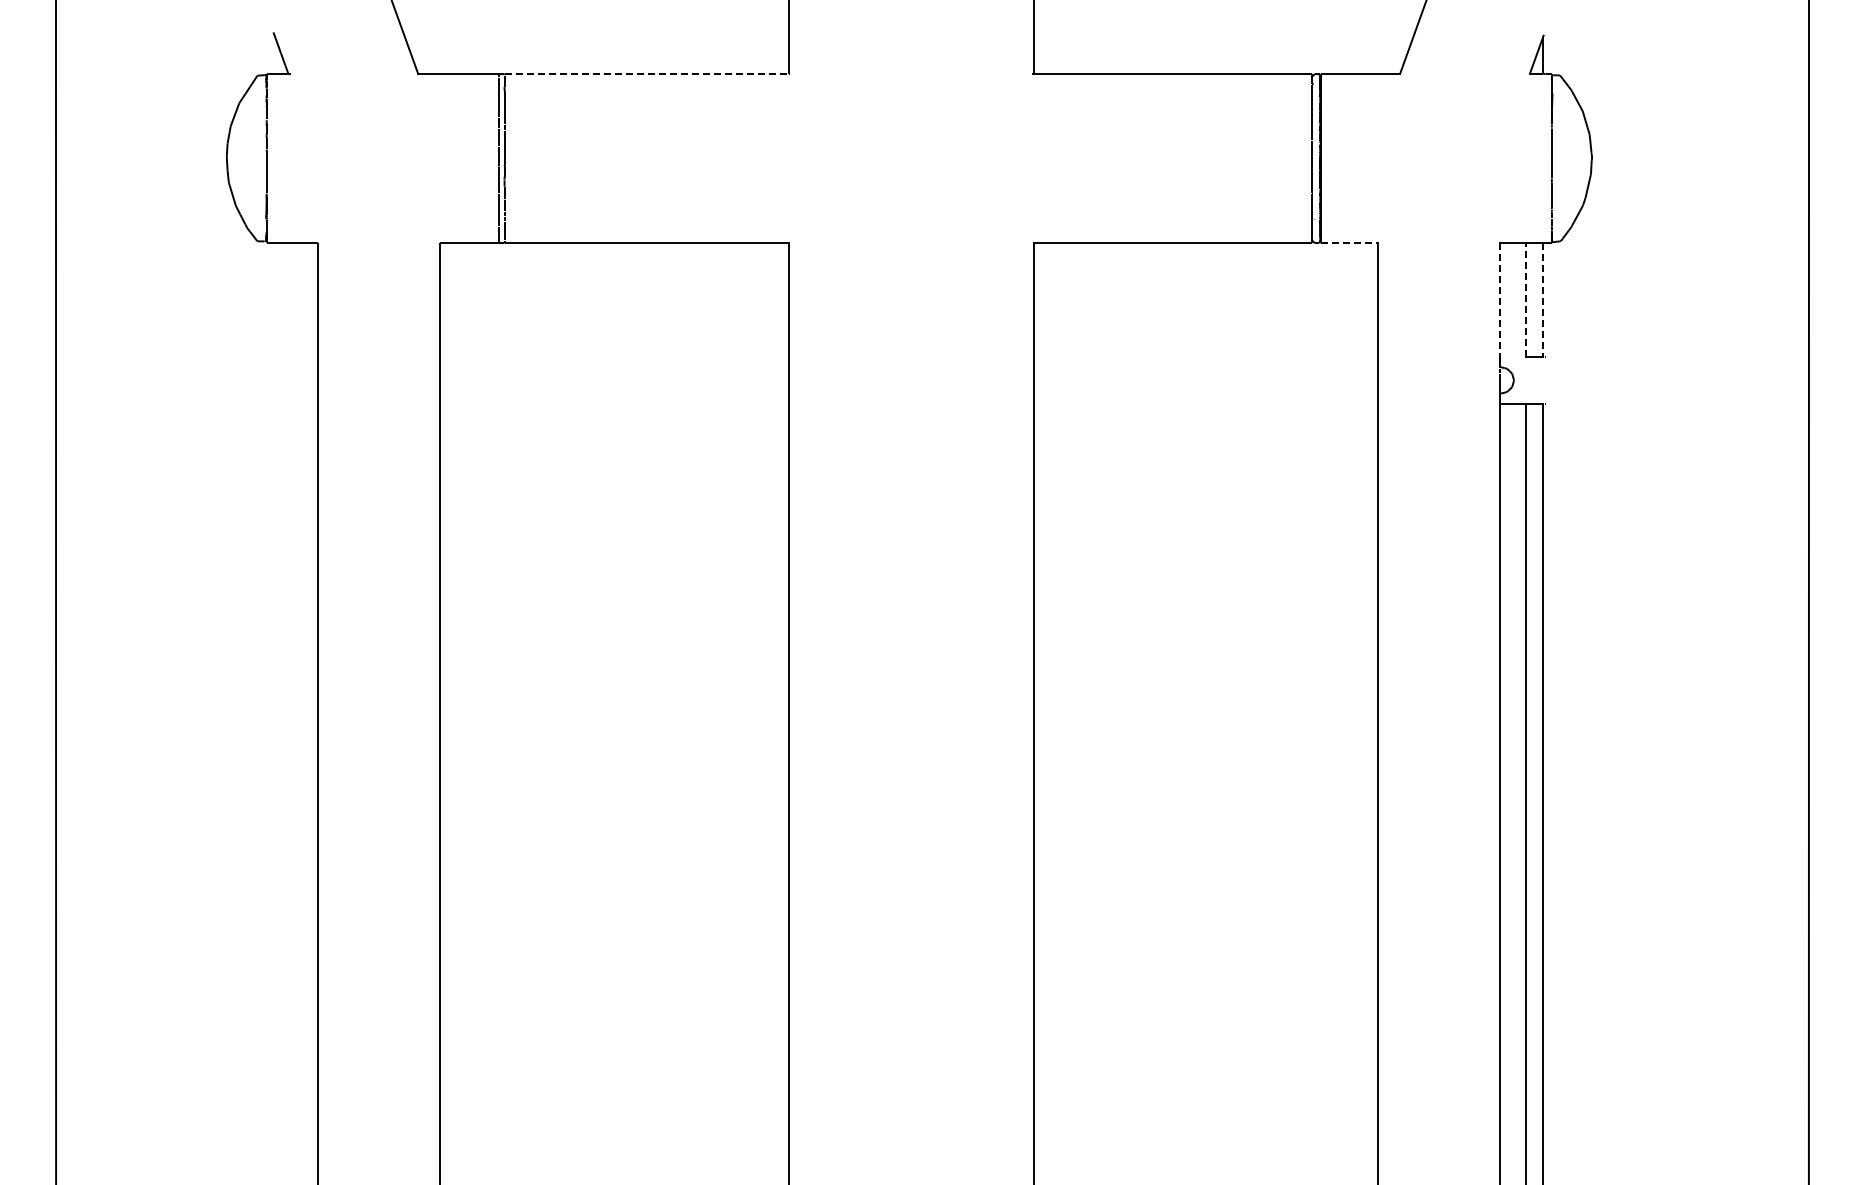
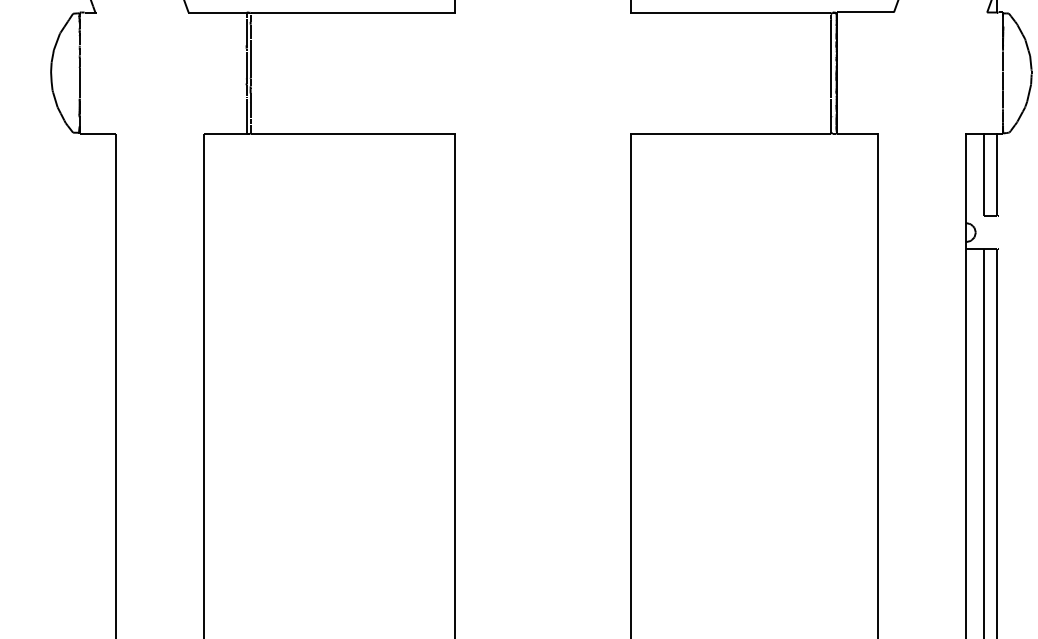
line: (647, 74) -> (353, 12), dashed -> solid
line: (1349, 243) -> (857, 134), dashed -> solid
line: (1525, 299) -> (984, 174), dashed -> solid
line: (1499, 300) -> (965, 175), dashed -> solid
line: (1543, 300) -> (997, 175), dashed -> solid

